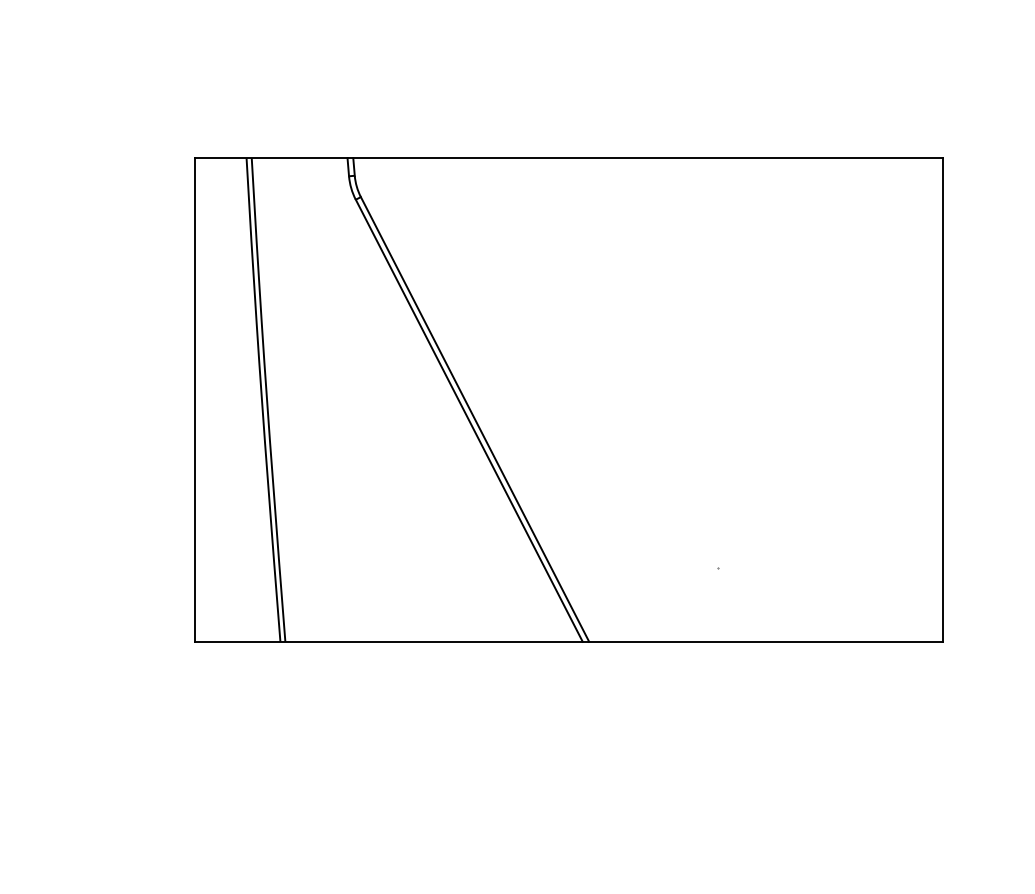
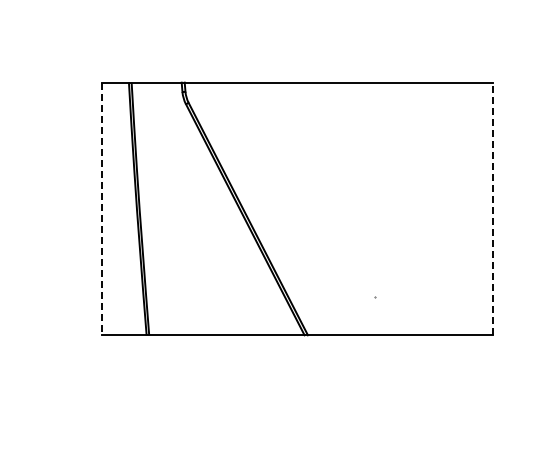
line: (942, 399) -> (492, 208), solid -> dashed
line: (194, 401) -> (101, 209), solid -> dashed

